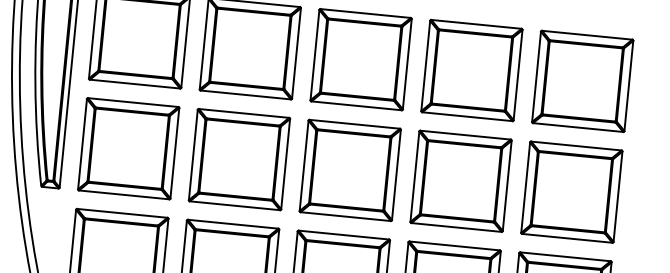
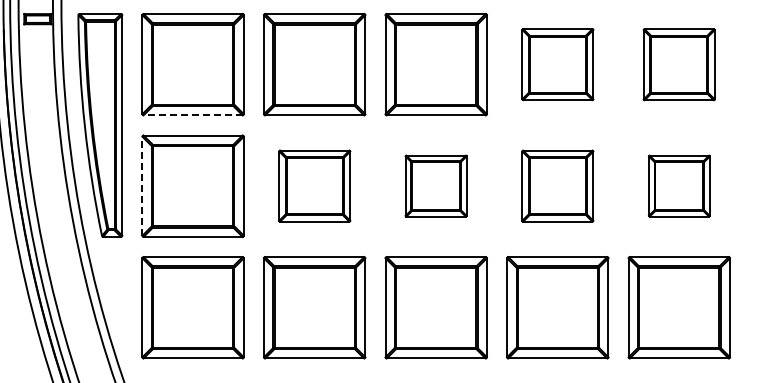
part: (471, 70) -> (557, 64), size x0.7
part: (581, 81) -> (678, 64), size x0.7
line: (134, 84) -> (192, 115), solid -> dashed
line: (82, 143) -> (142, 185), solid -> dashed
part: (239, 158) -> (314, 185), size x0.7
part: (349, 169) -> (435, 185), size x0.6
part: (460, 180) -> (557, 185), size x0.7
part: (572, 191) -> (679, 185), size x0.6

